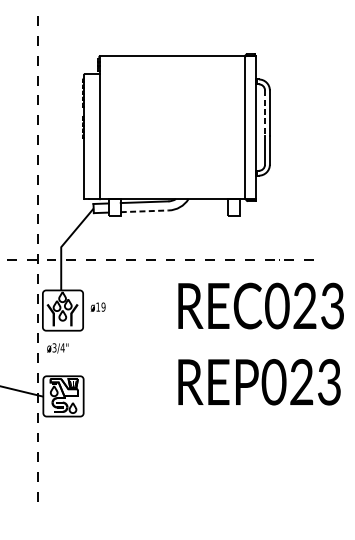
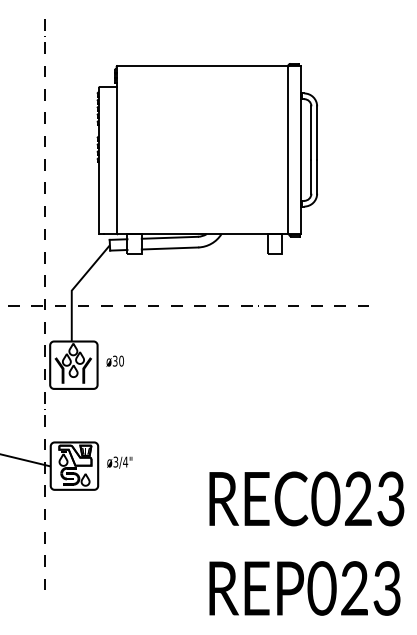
line: (265, 113) -> (311, 133), dashed -> solid
line: (145, 211) -> (170, 248), dashed -> solid
text: (100, 306) -> (117, 360), ø19 -> ø30
text: (260, 343) -> (306, 543), moved
text: (57, 348) -> (119, 462), moved

